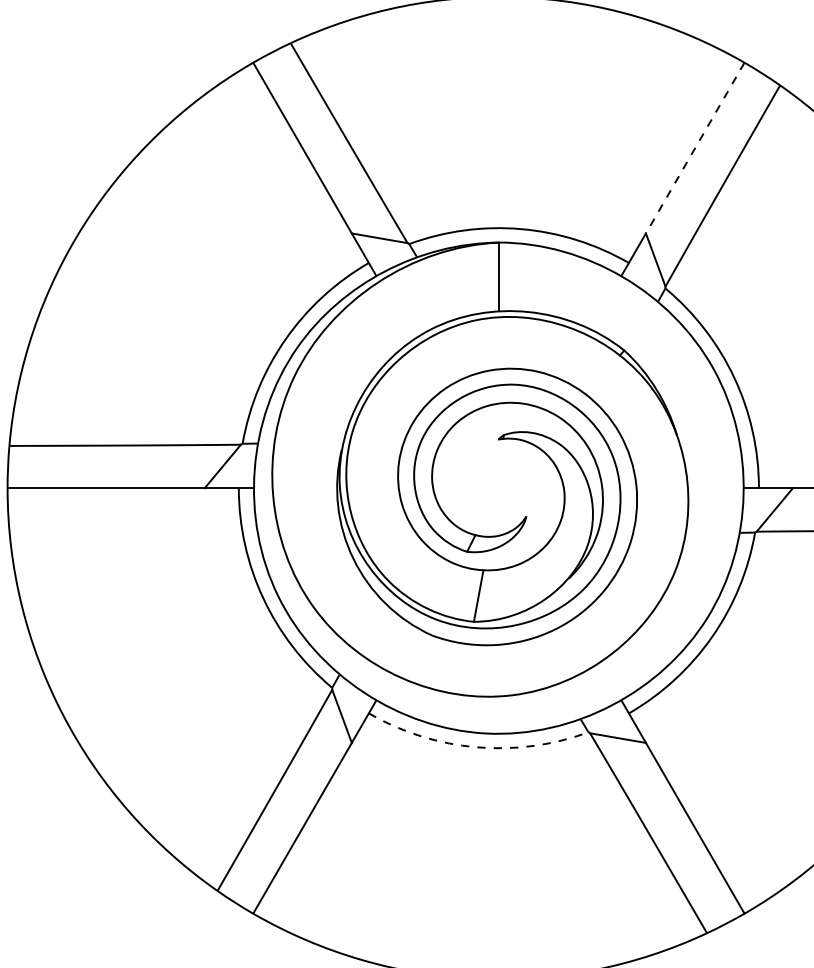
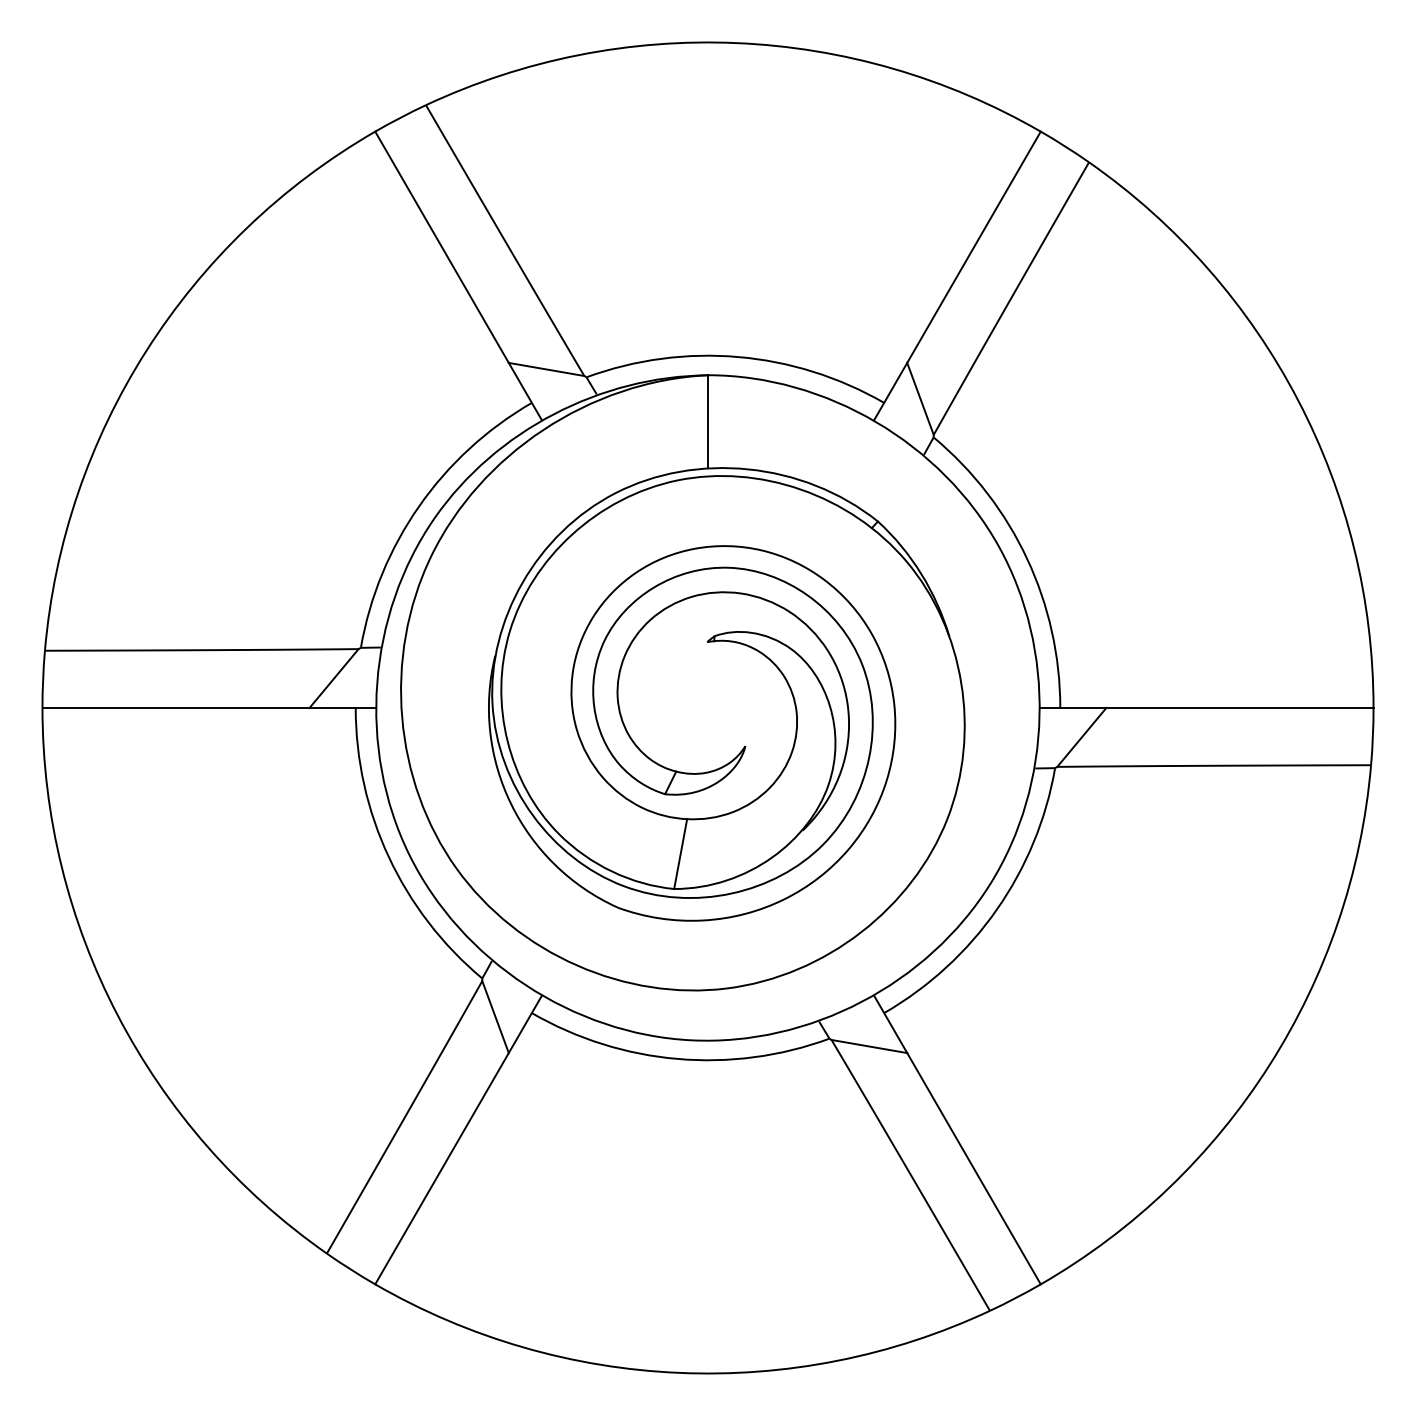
line: (695, 148) -> (974, 247), dashed -> solid
arc: (476, 746) -> (677, 1058), dashed -> solid

